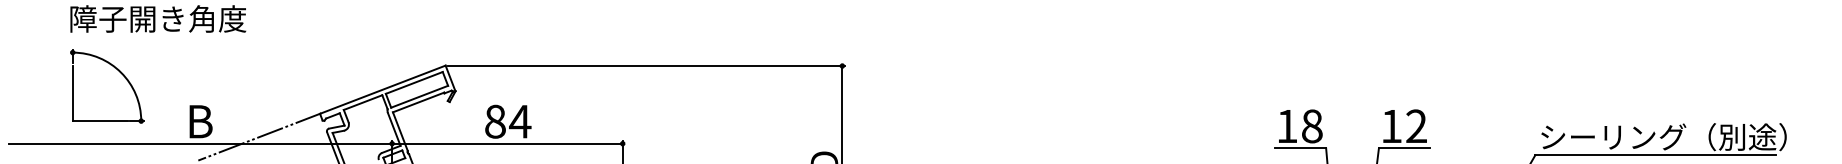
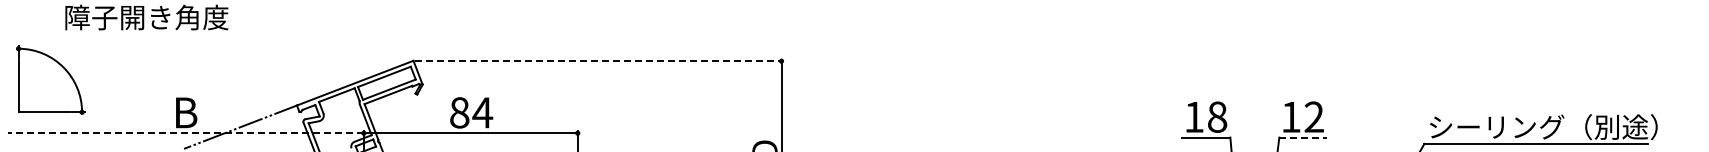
line: (647, 66) -> (600, 61), solid -> dashed
part: (107, 85) -> (50, 79), moved
line: (200, 143) -> (186, 133), solid -> dashed
line: (1404, 148) -> (1303, 137), solid -> dashed

